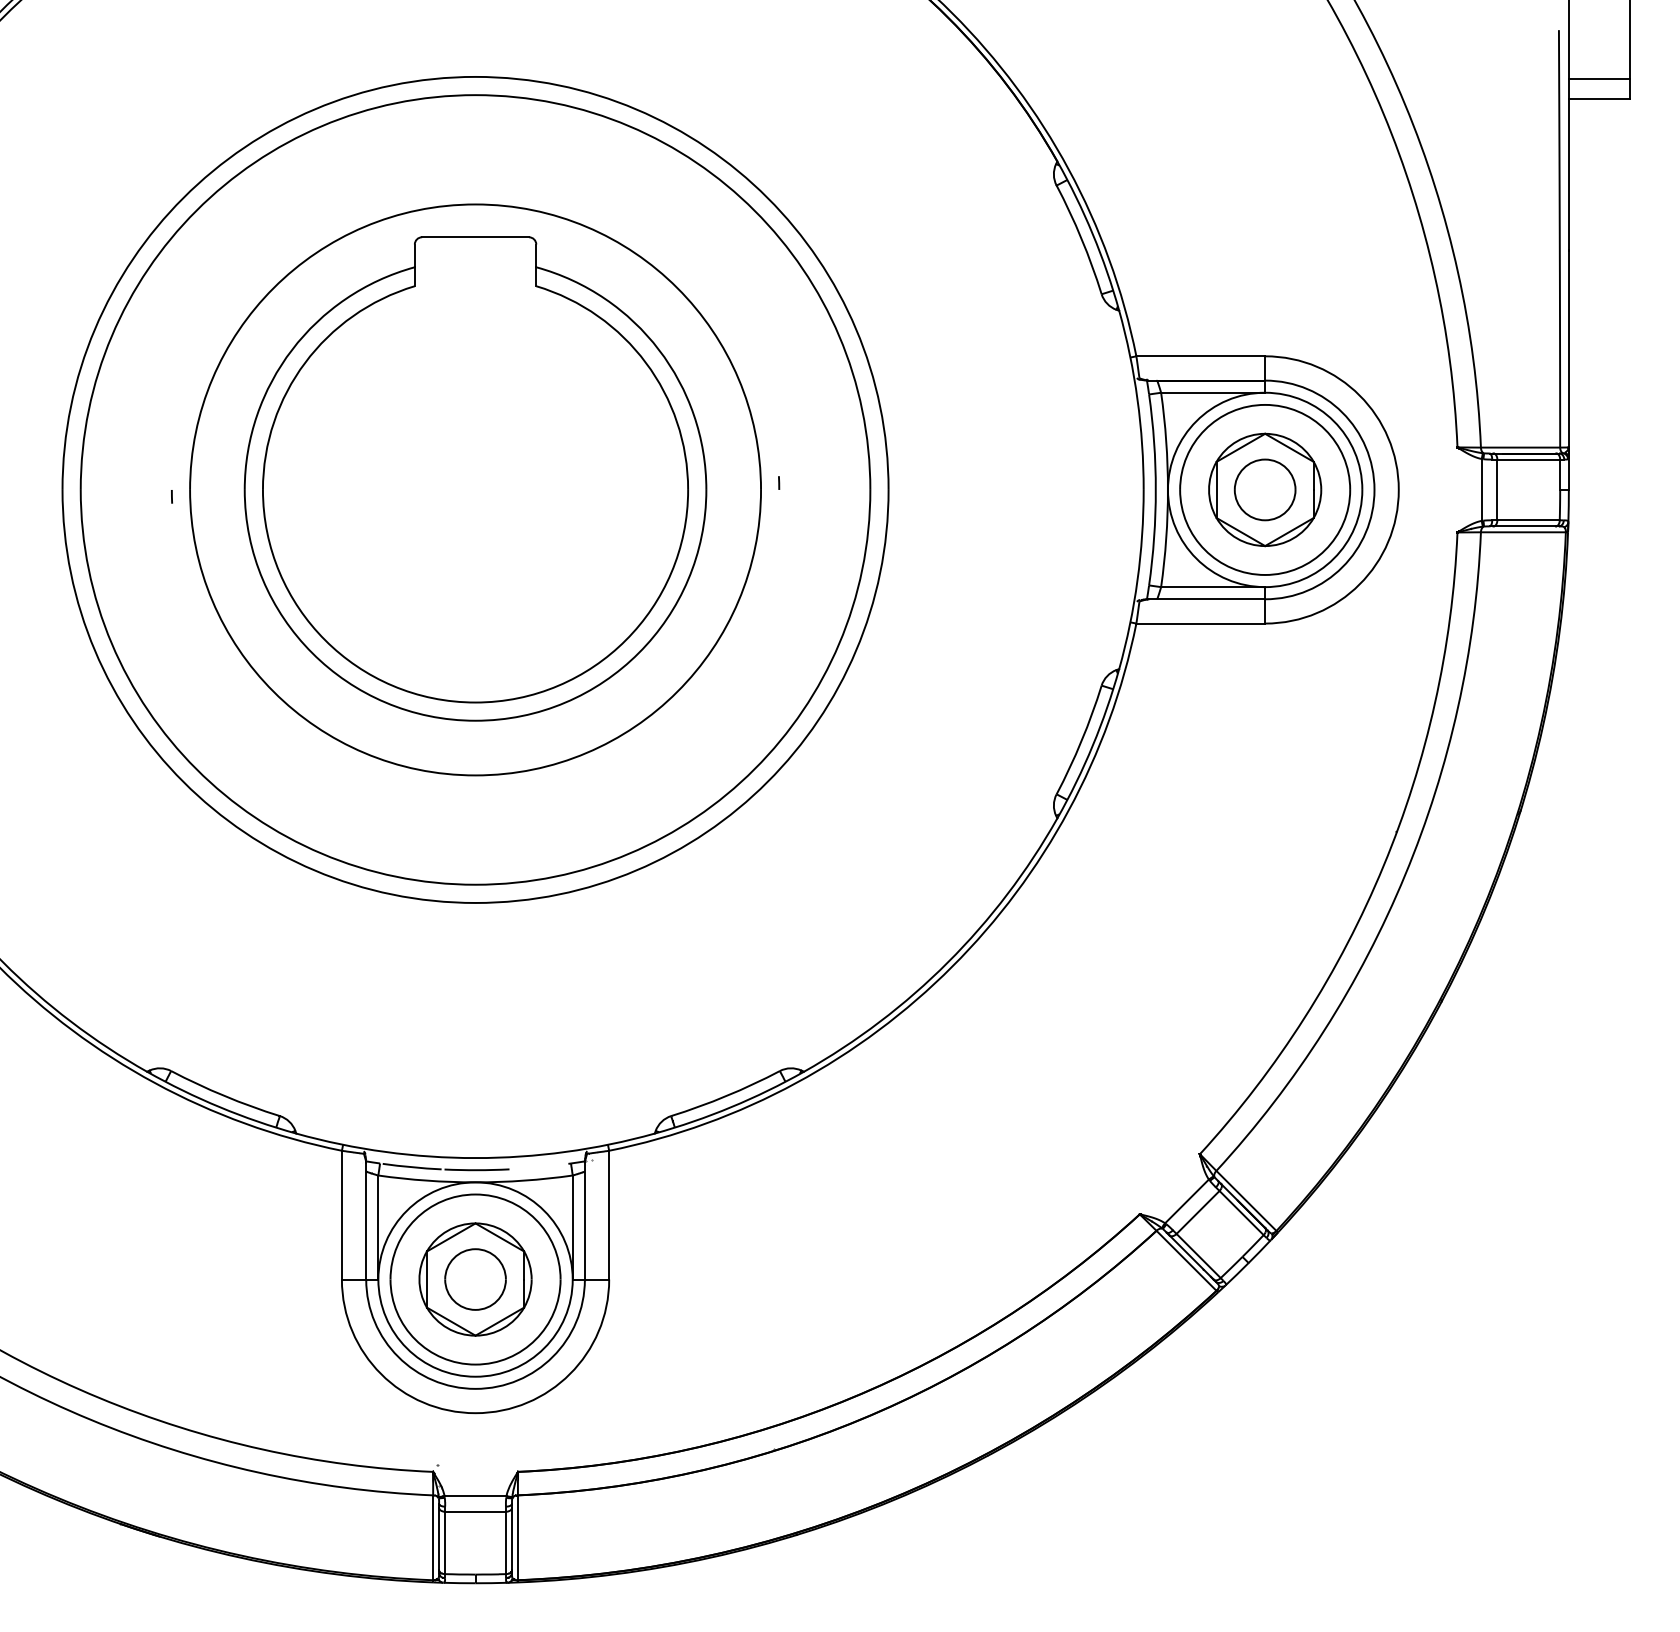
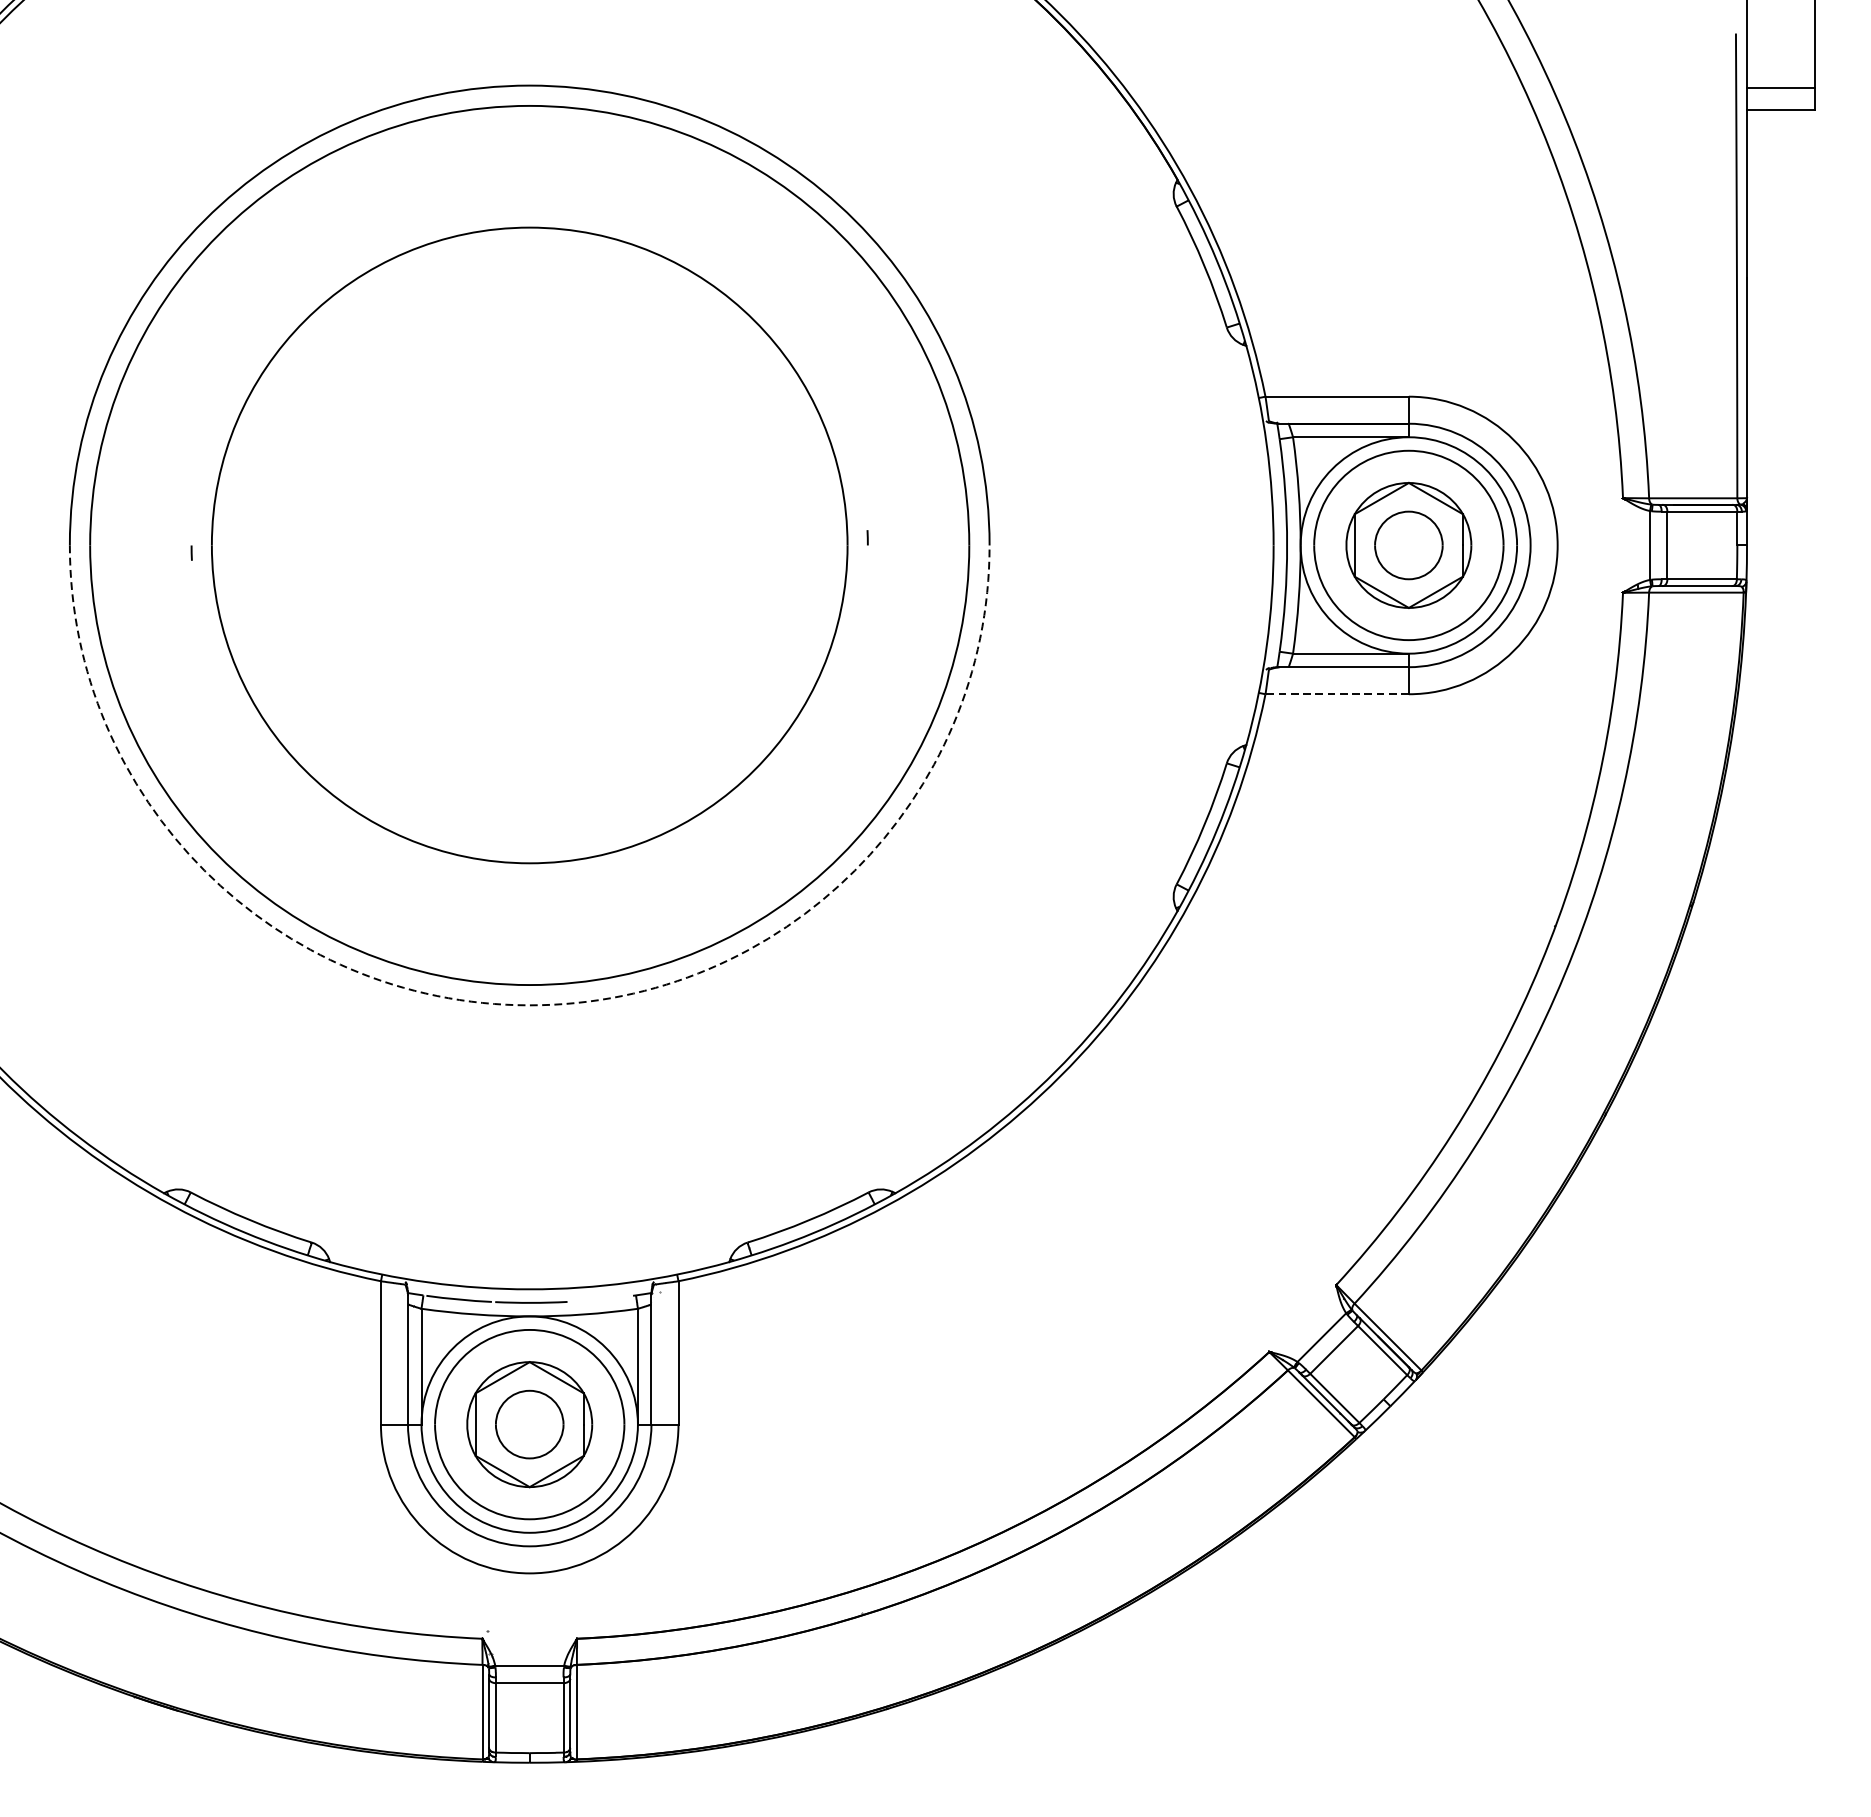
part: (475, 478) -> (529, 532), removed
line: (1200, 623) -> (1336, 694), solid -> dashed
arc: (475, 902) -> (529, 1004), solid -> dashed

